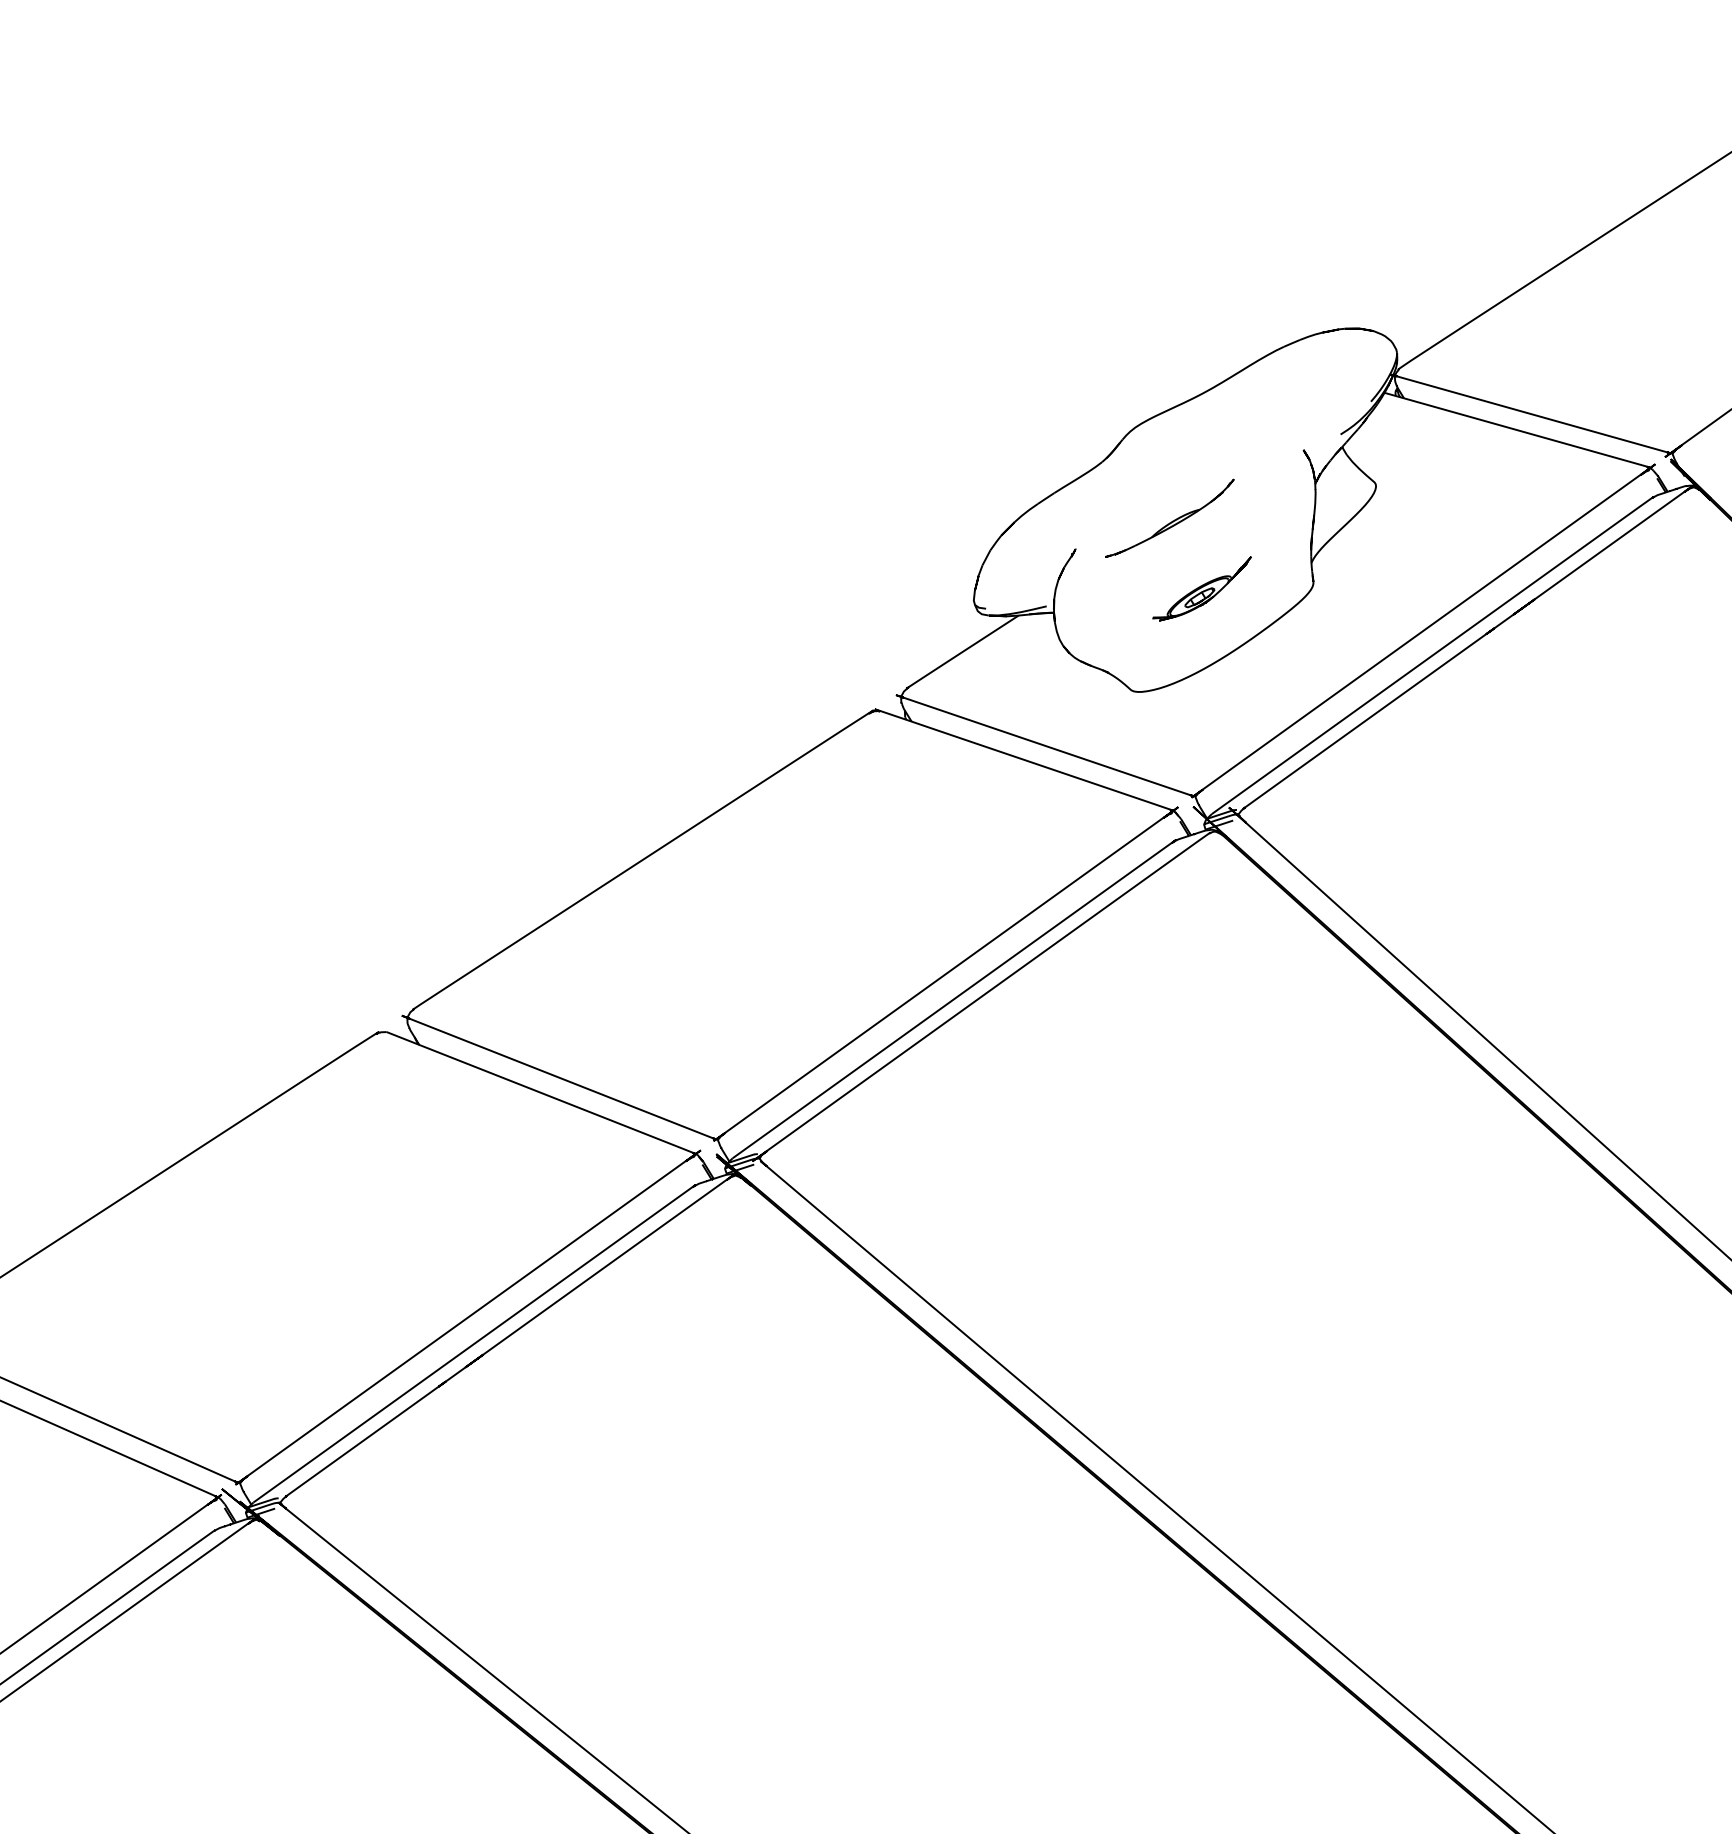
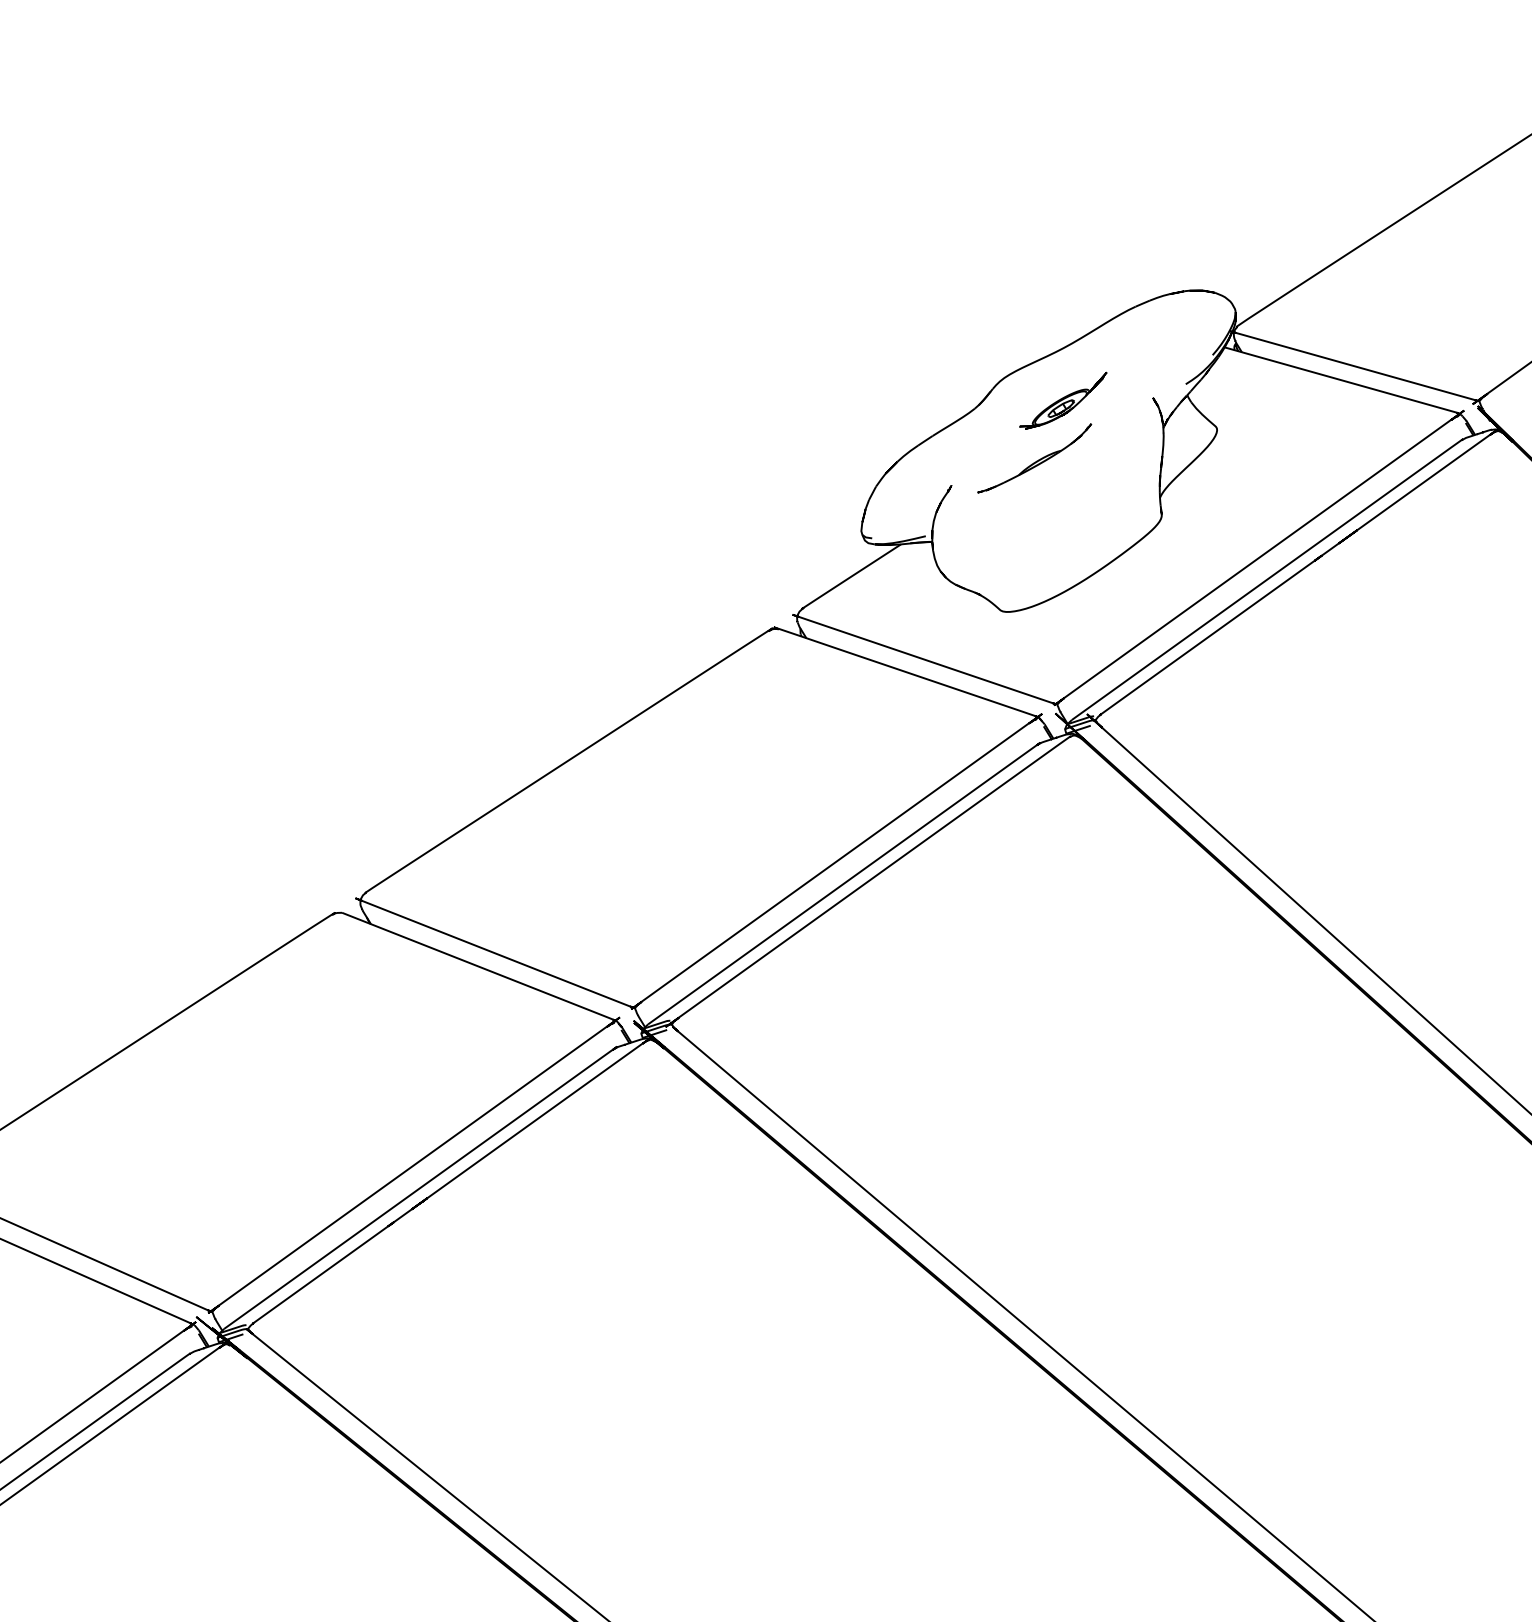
part: (1202, 588) -> (1063, 400), moved

